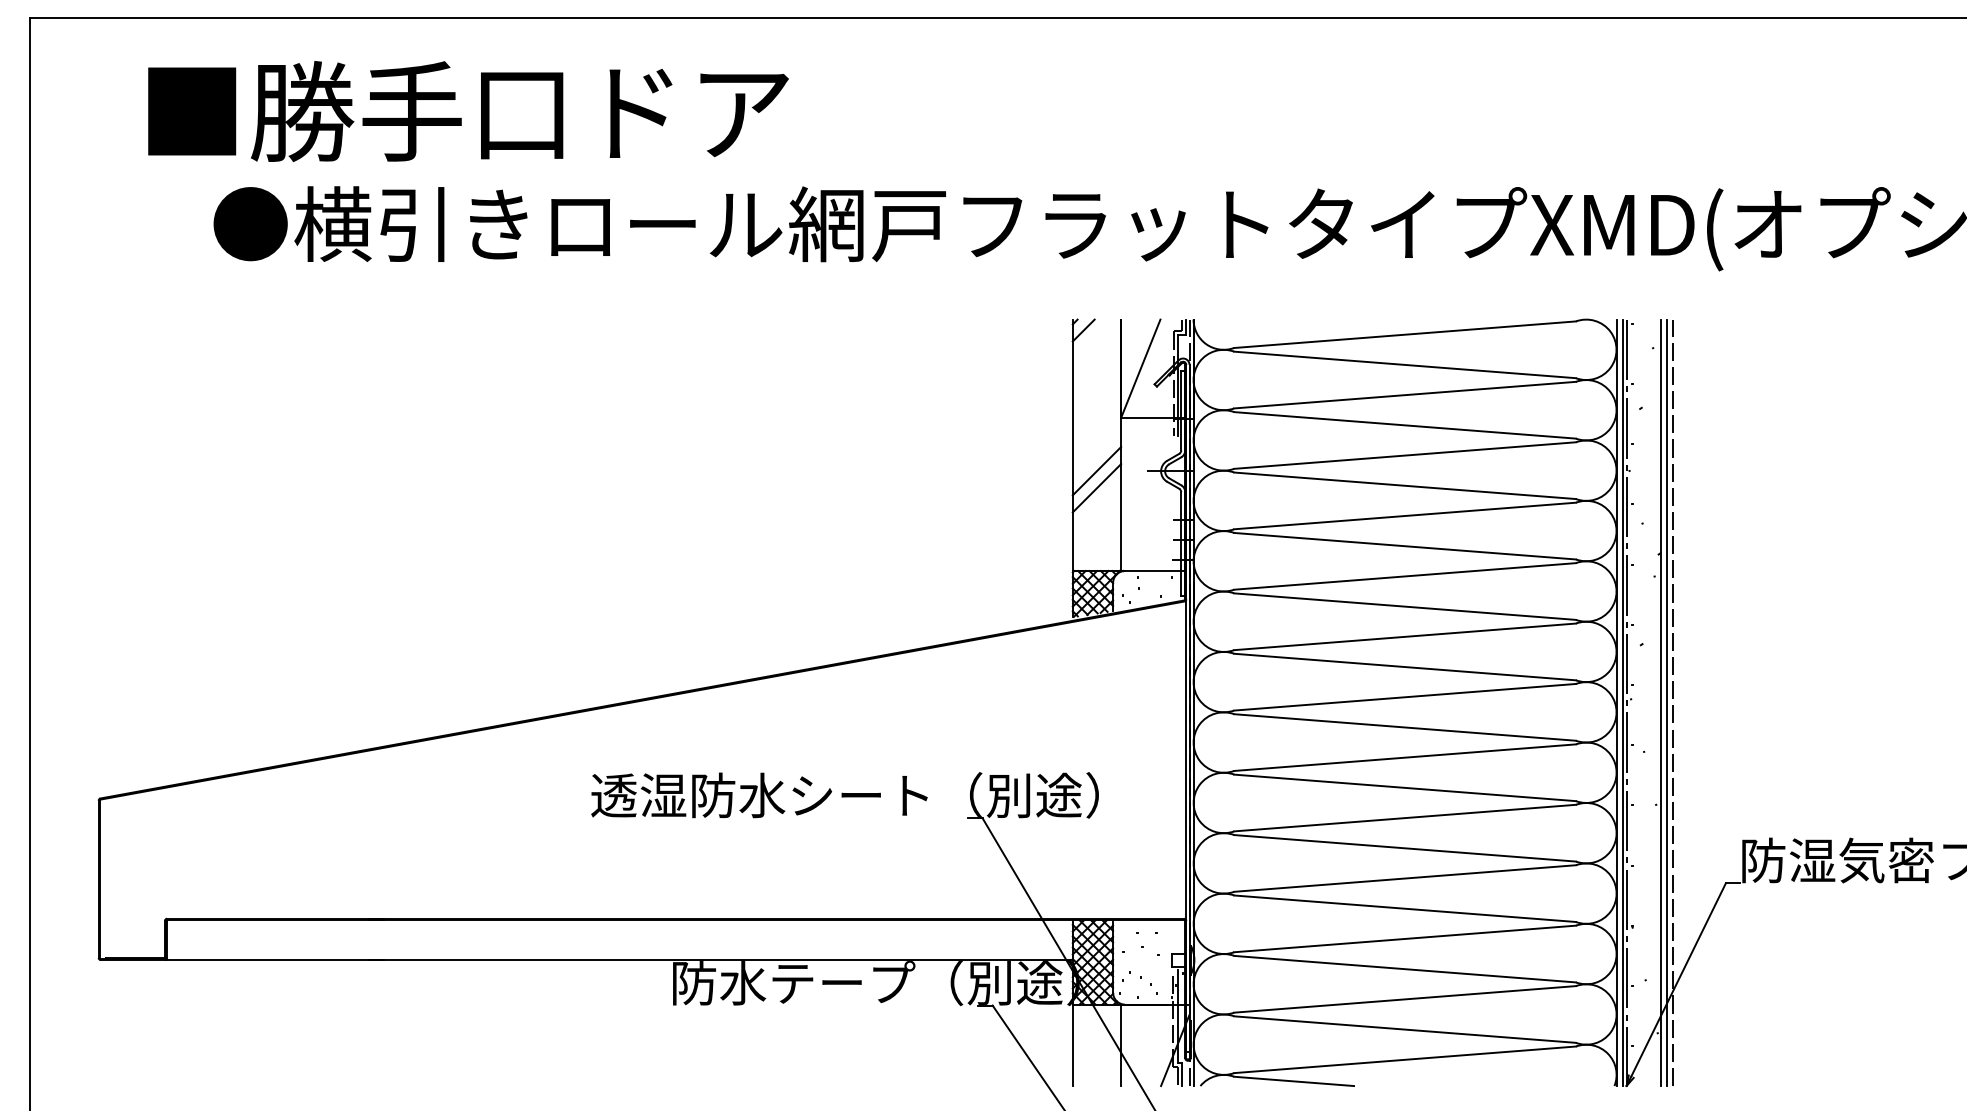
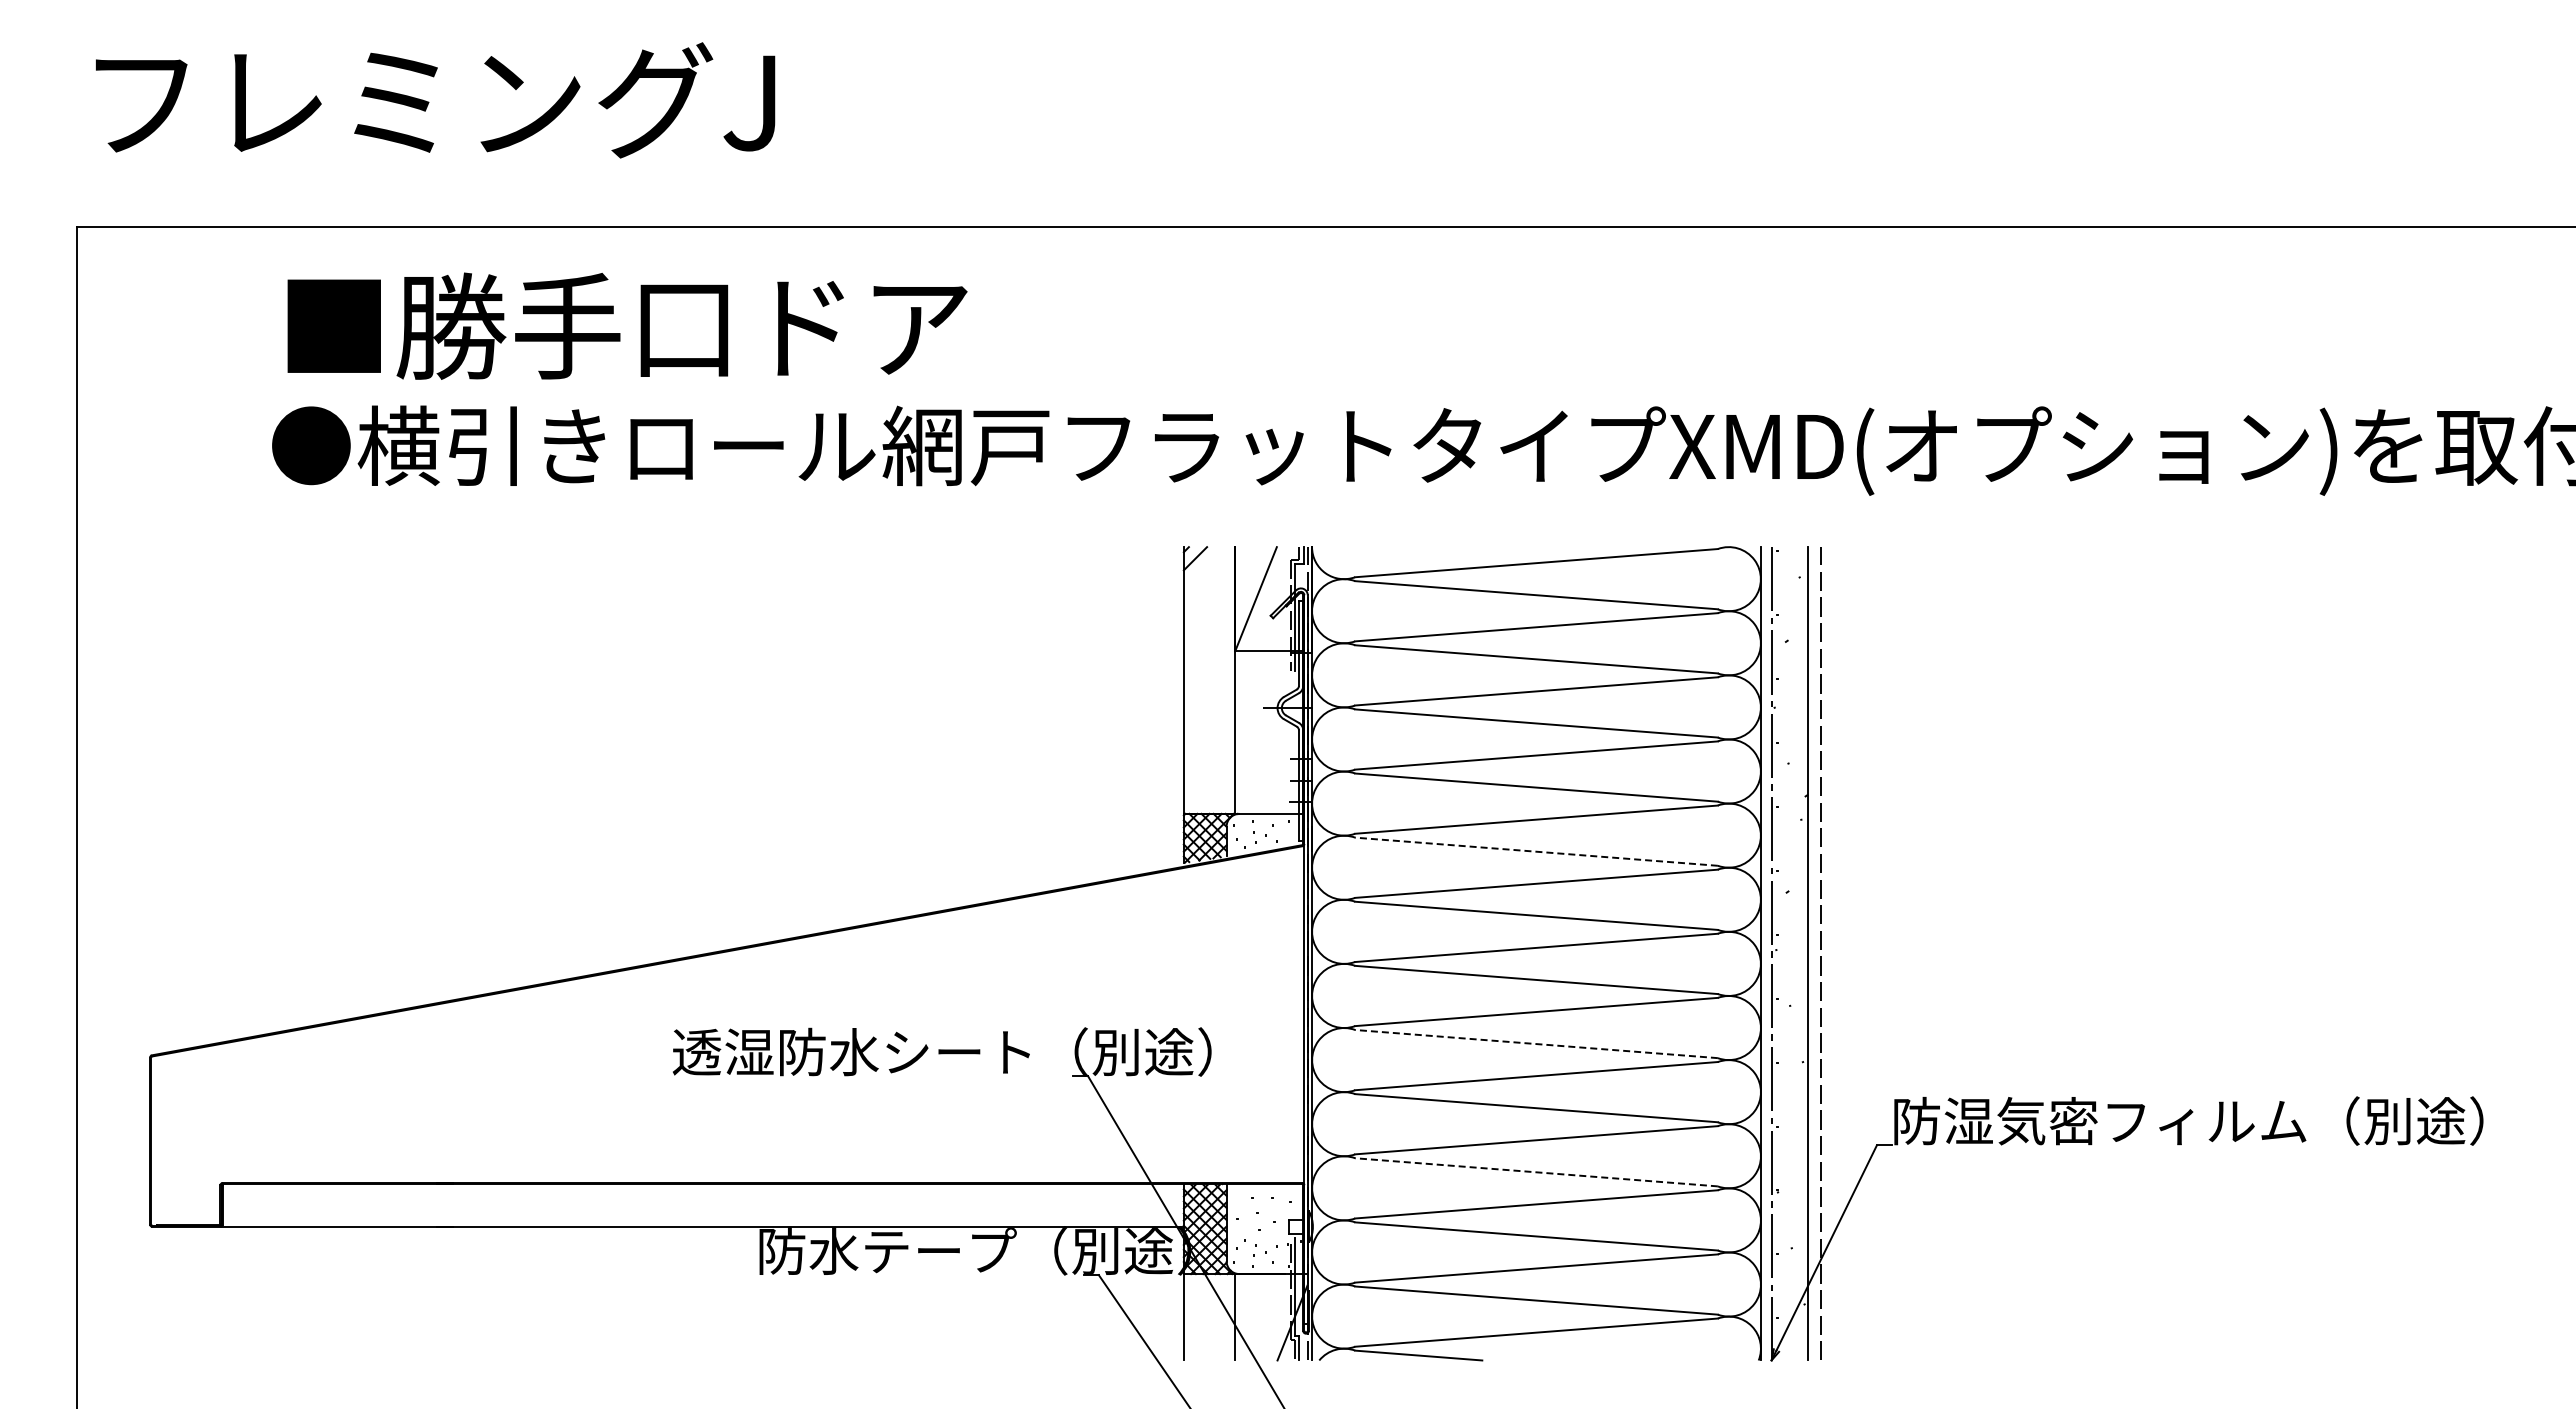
text: (468, 110) -> (627, 325), moved
line: (1096, 470) -> (1209, 707), removed
line: (1096, 487) -> (1209, 725), removed
line: (1405, 606) -> (1536, 851), solid -> dashed
line: (1622, 702) -> (1767, 953), removed
line: (1667, 702) -> (1814, 953), removed
line: (1405, 788) -> (1536, 1044), solid -> dashed
line: (1405, 908) -> (1536, 1172), solid -> dashed

